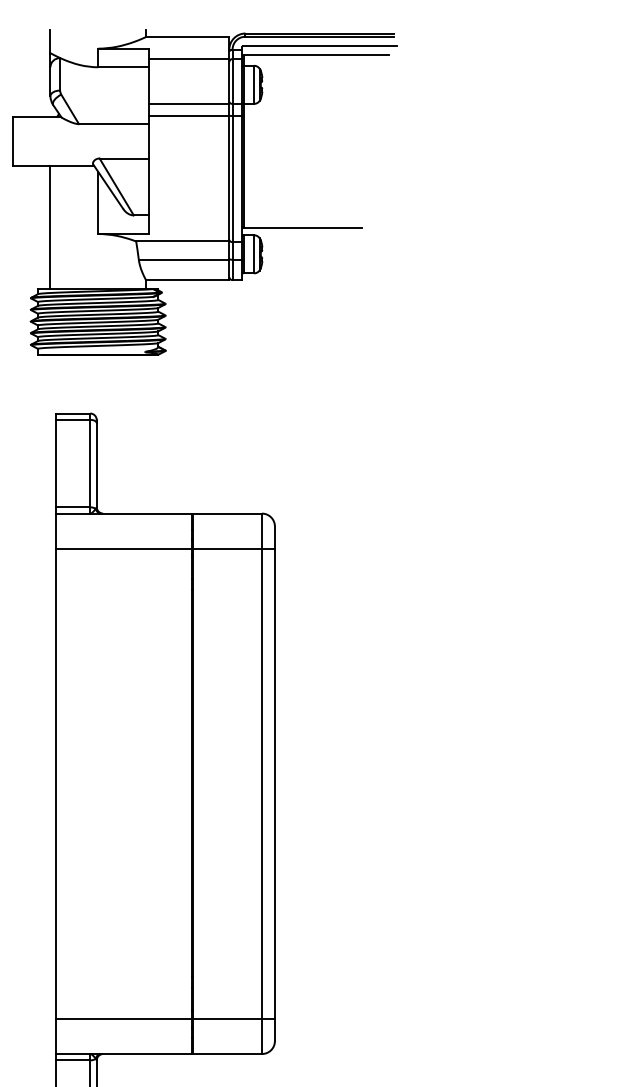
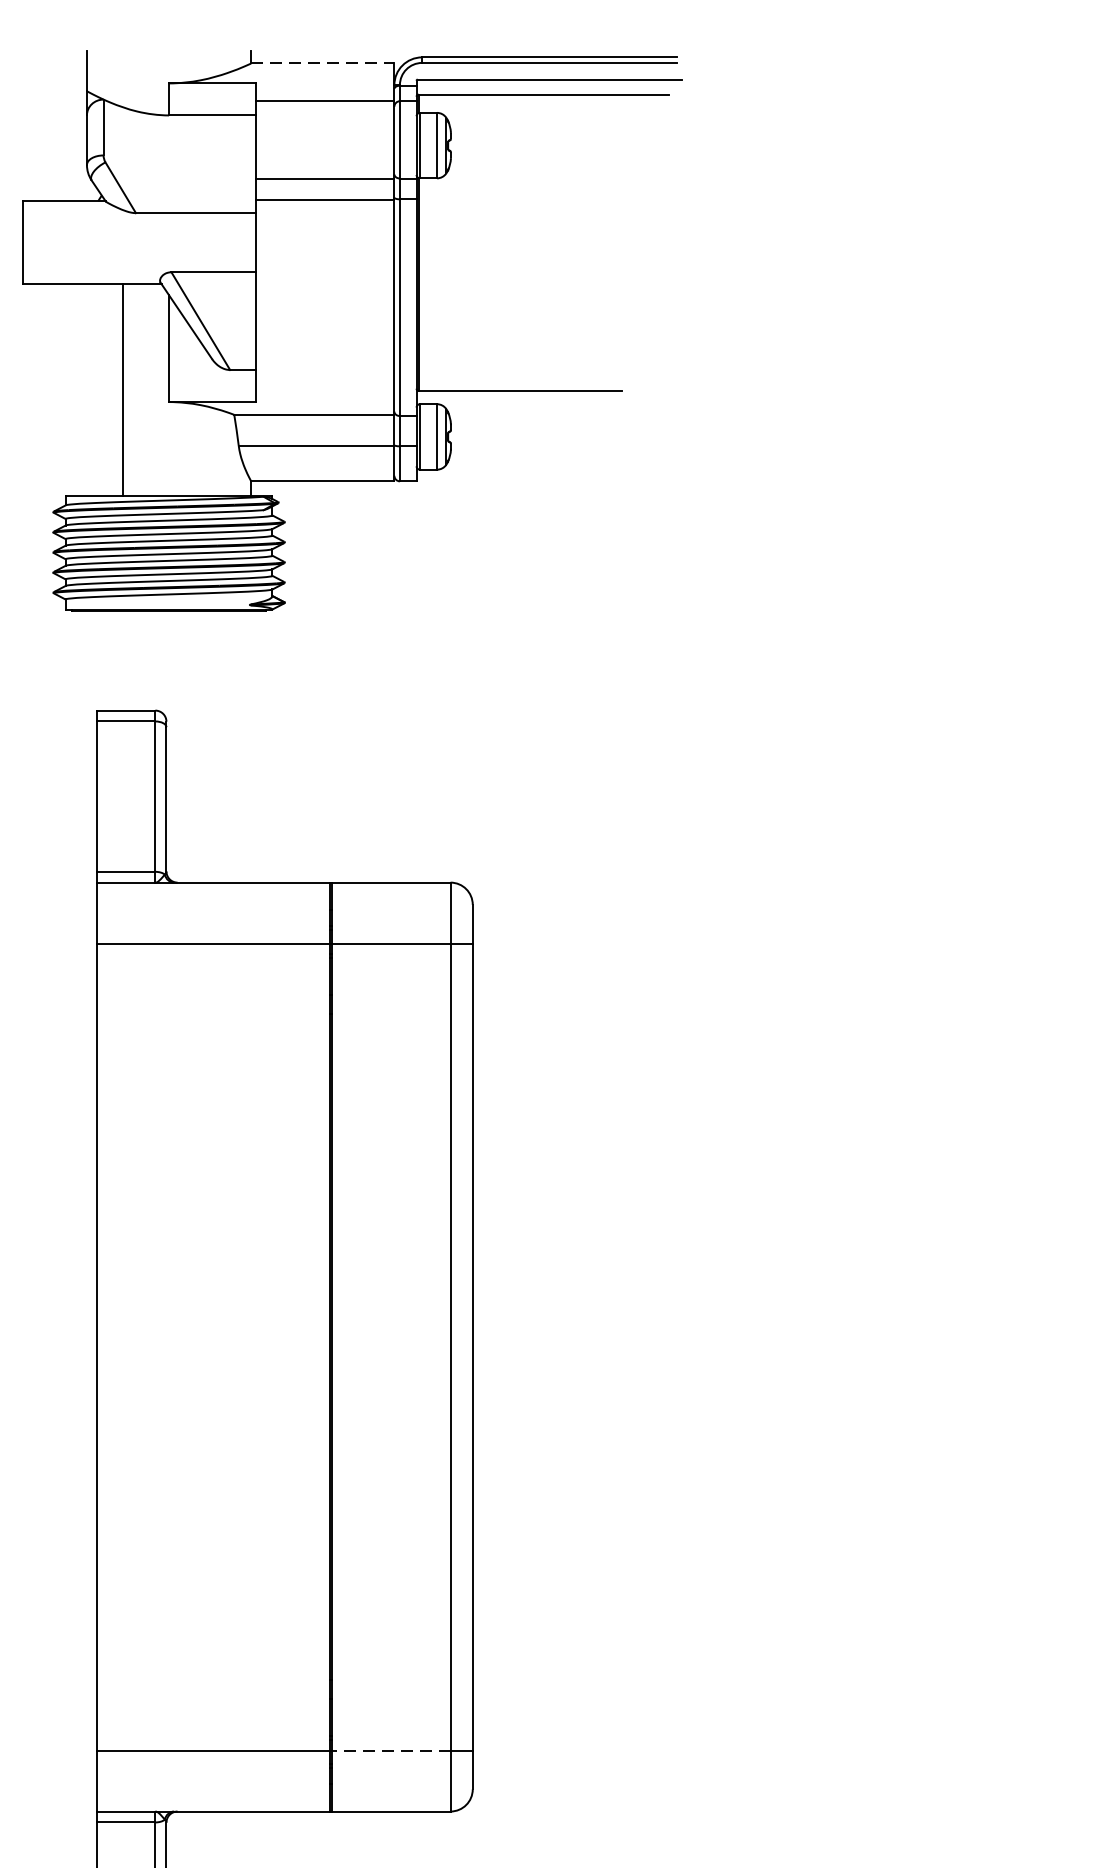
line: (187, 37) -> (322, 64), solid -> dashed
line: (50, 226) -> (123, 389), moved
line: (227, 1018) -> (391, 1750), solid -> dashed

